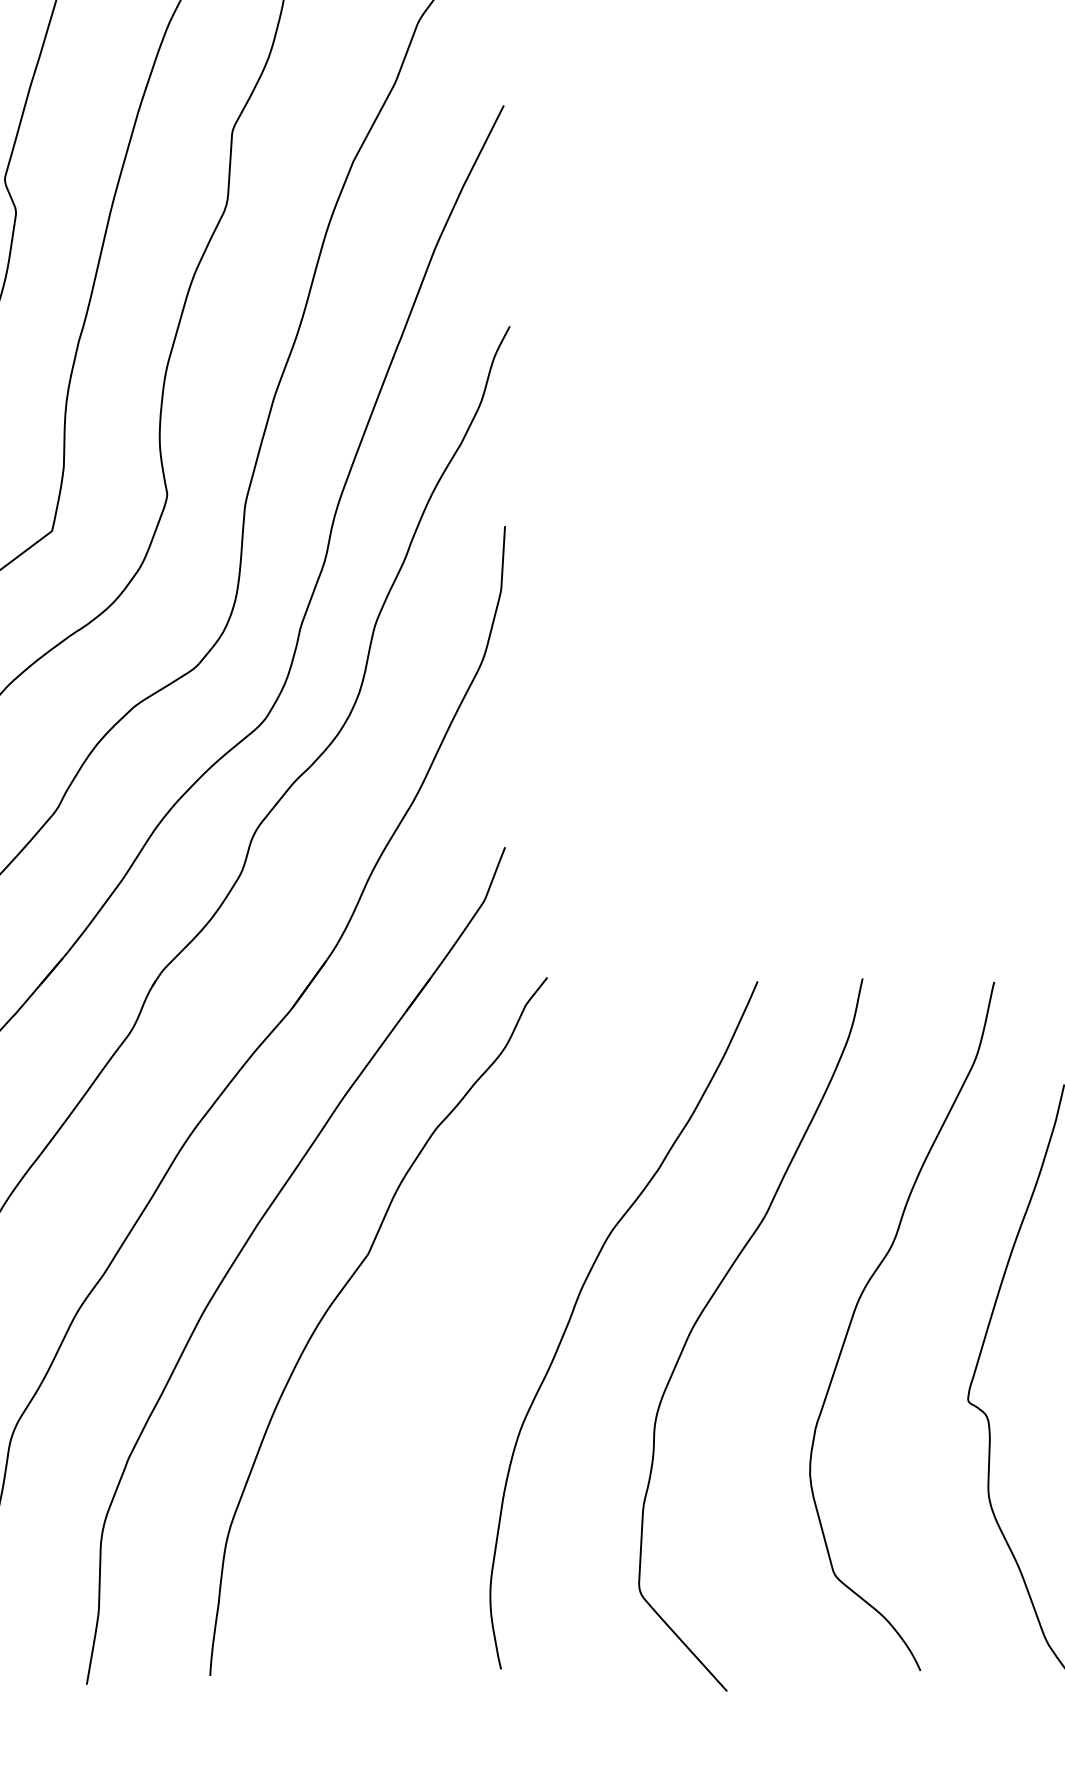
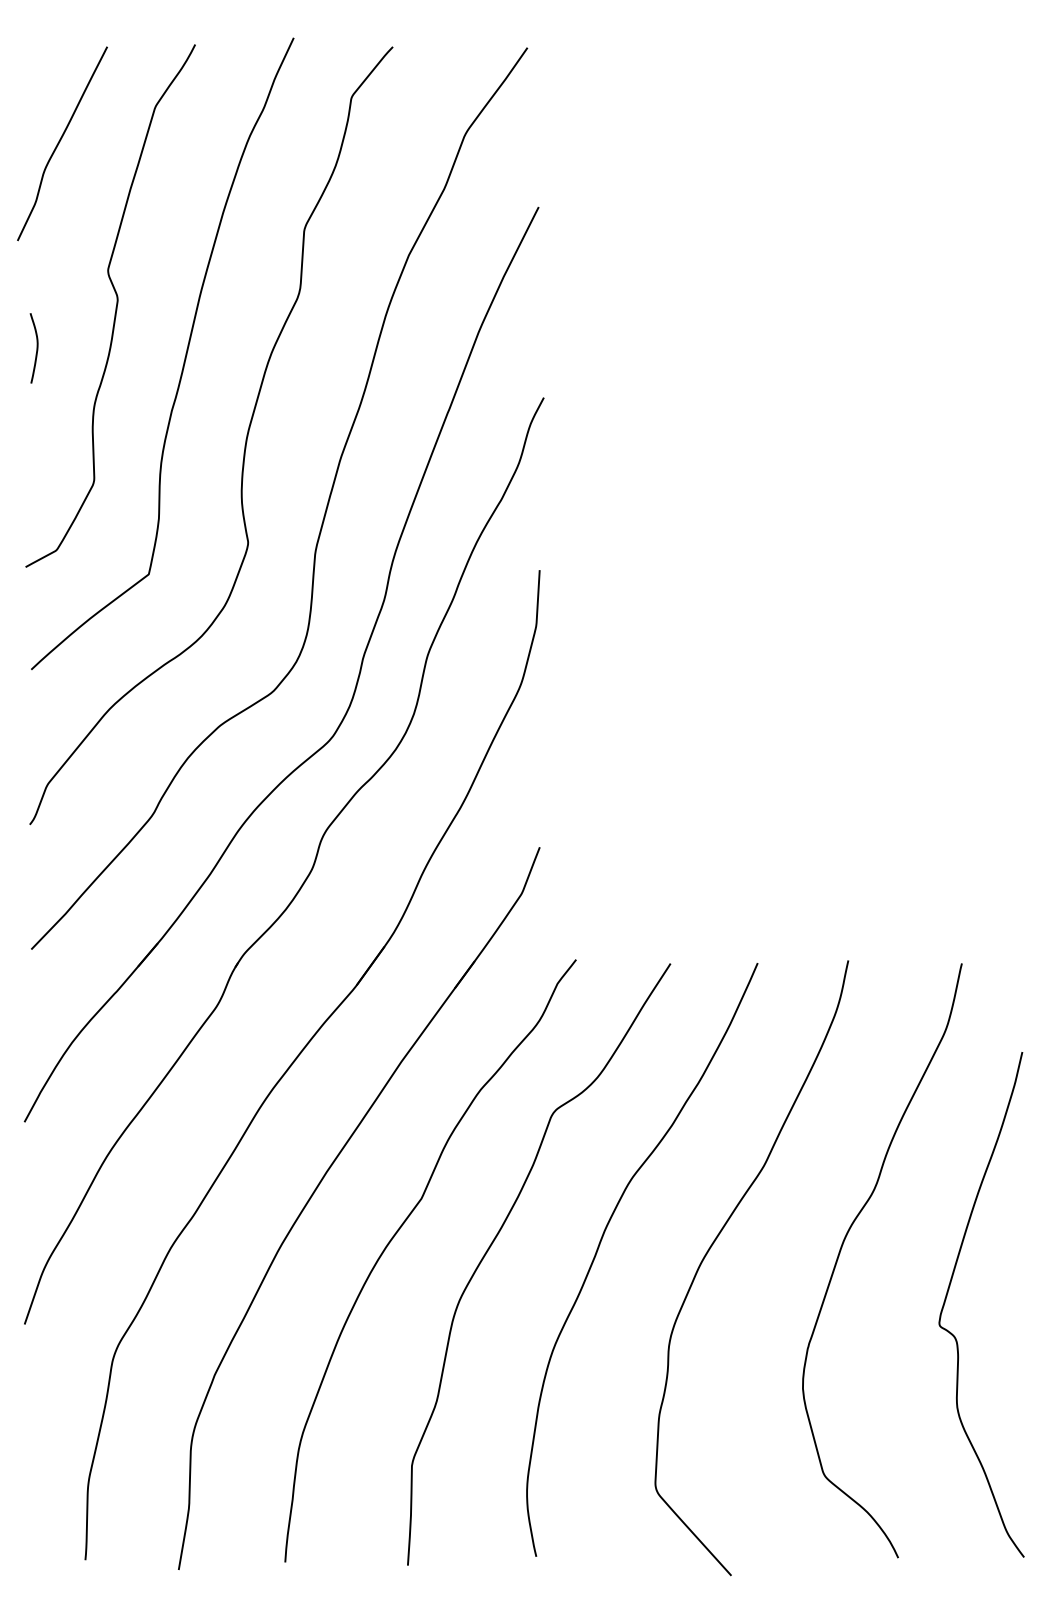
curve: (454, 1300) -> (496, 1238), added

